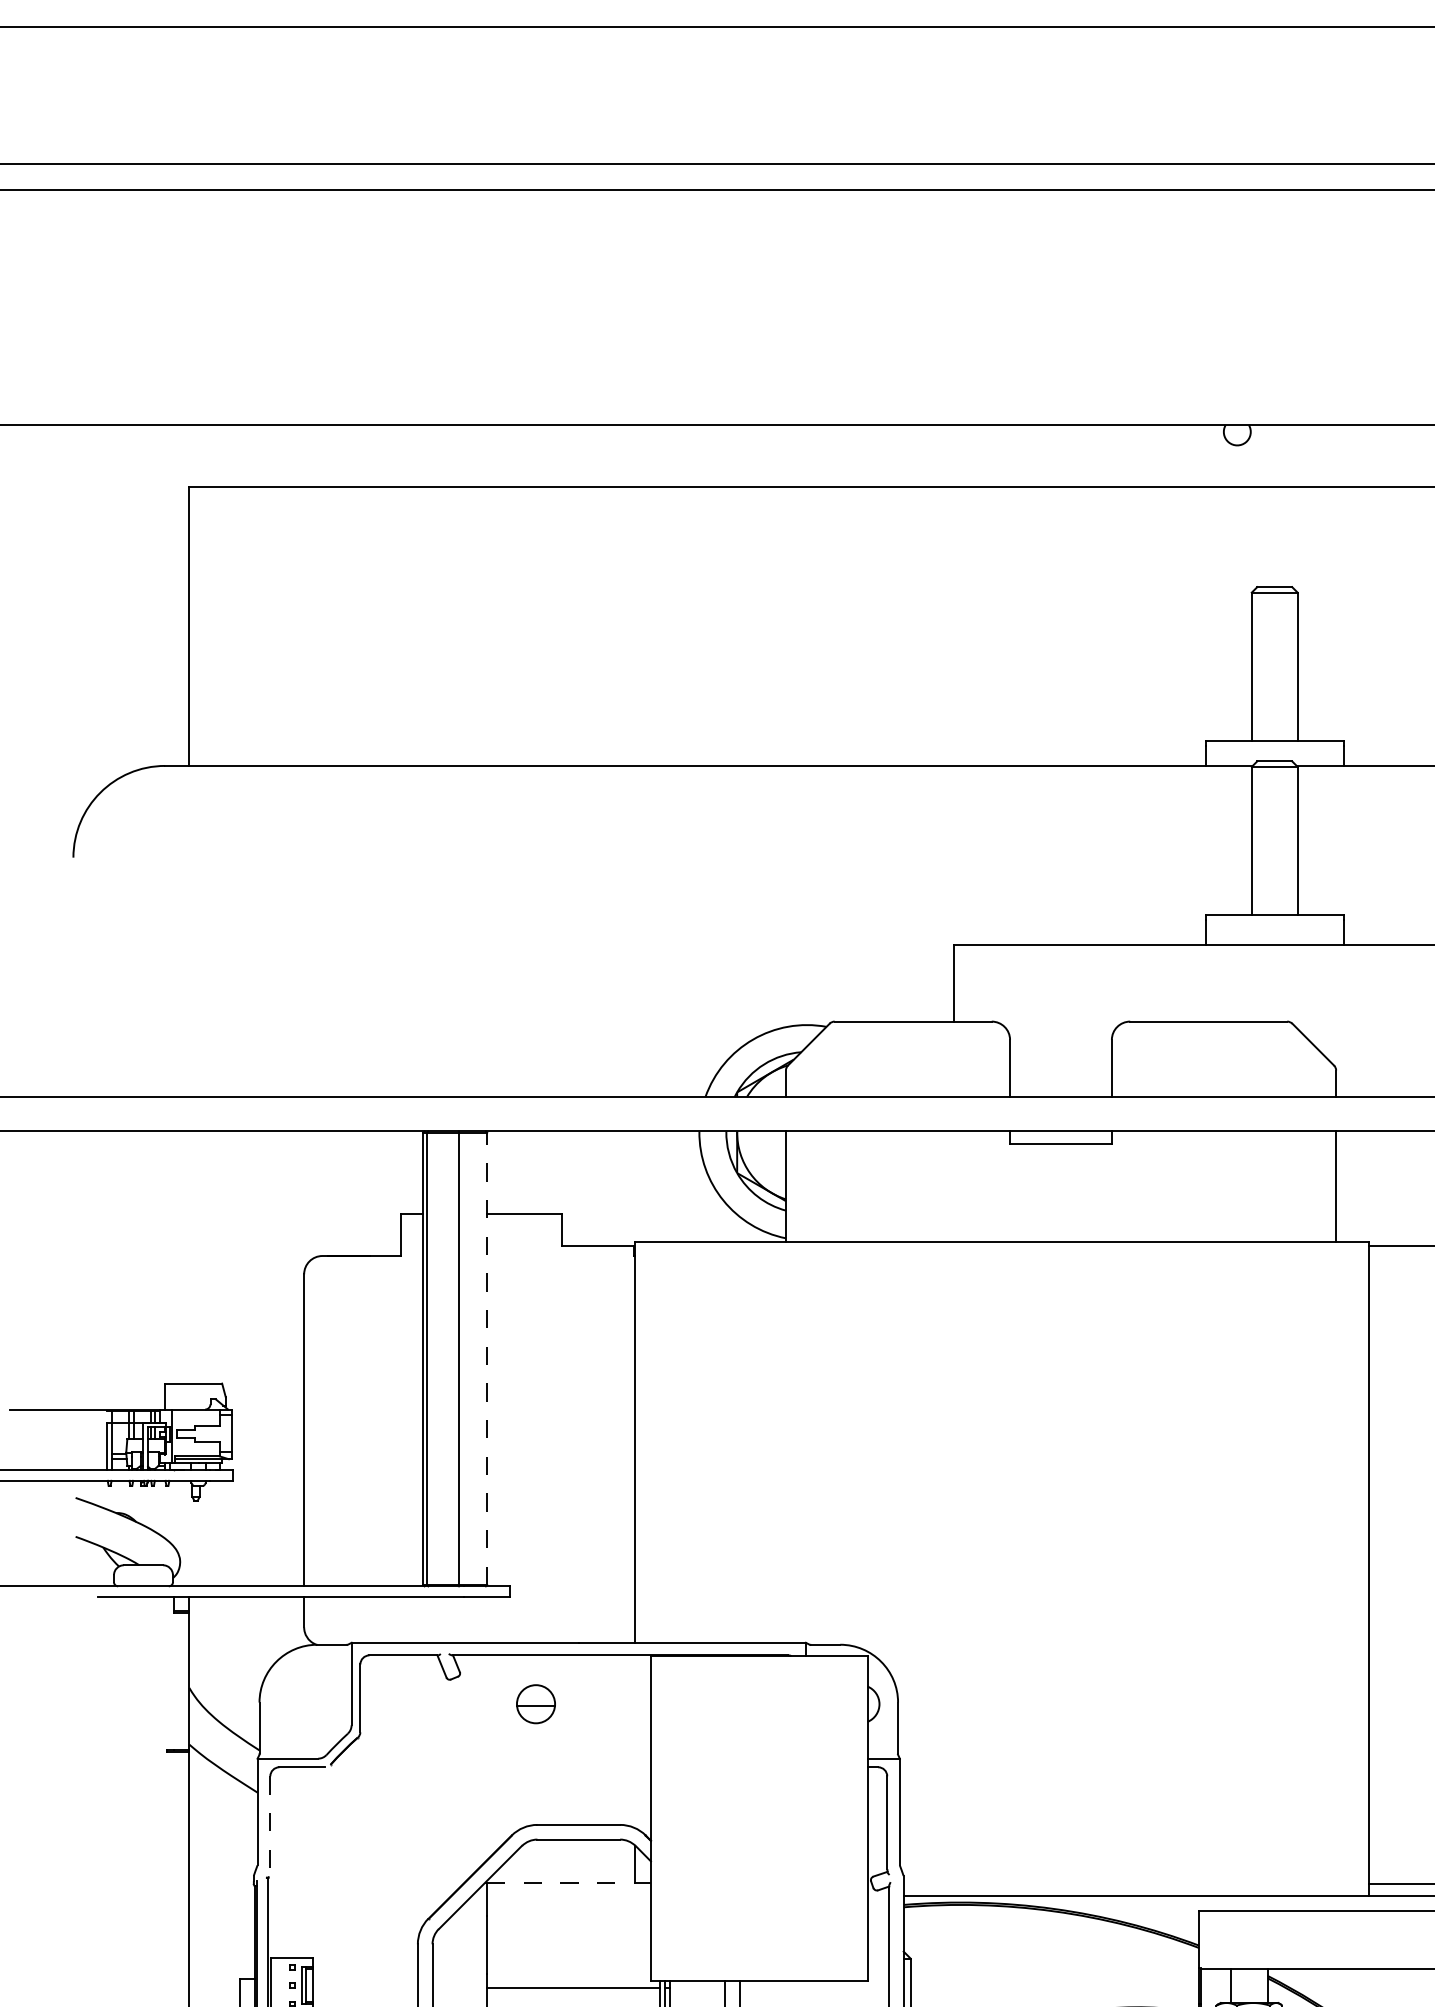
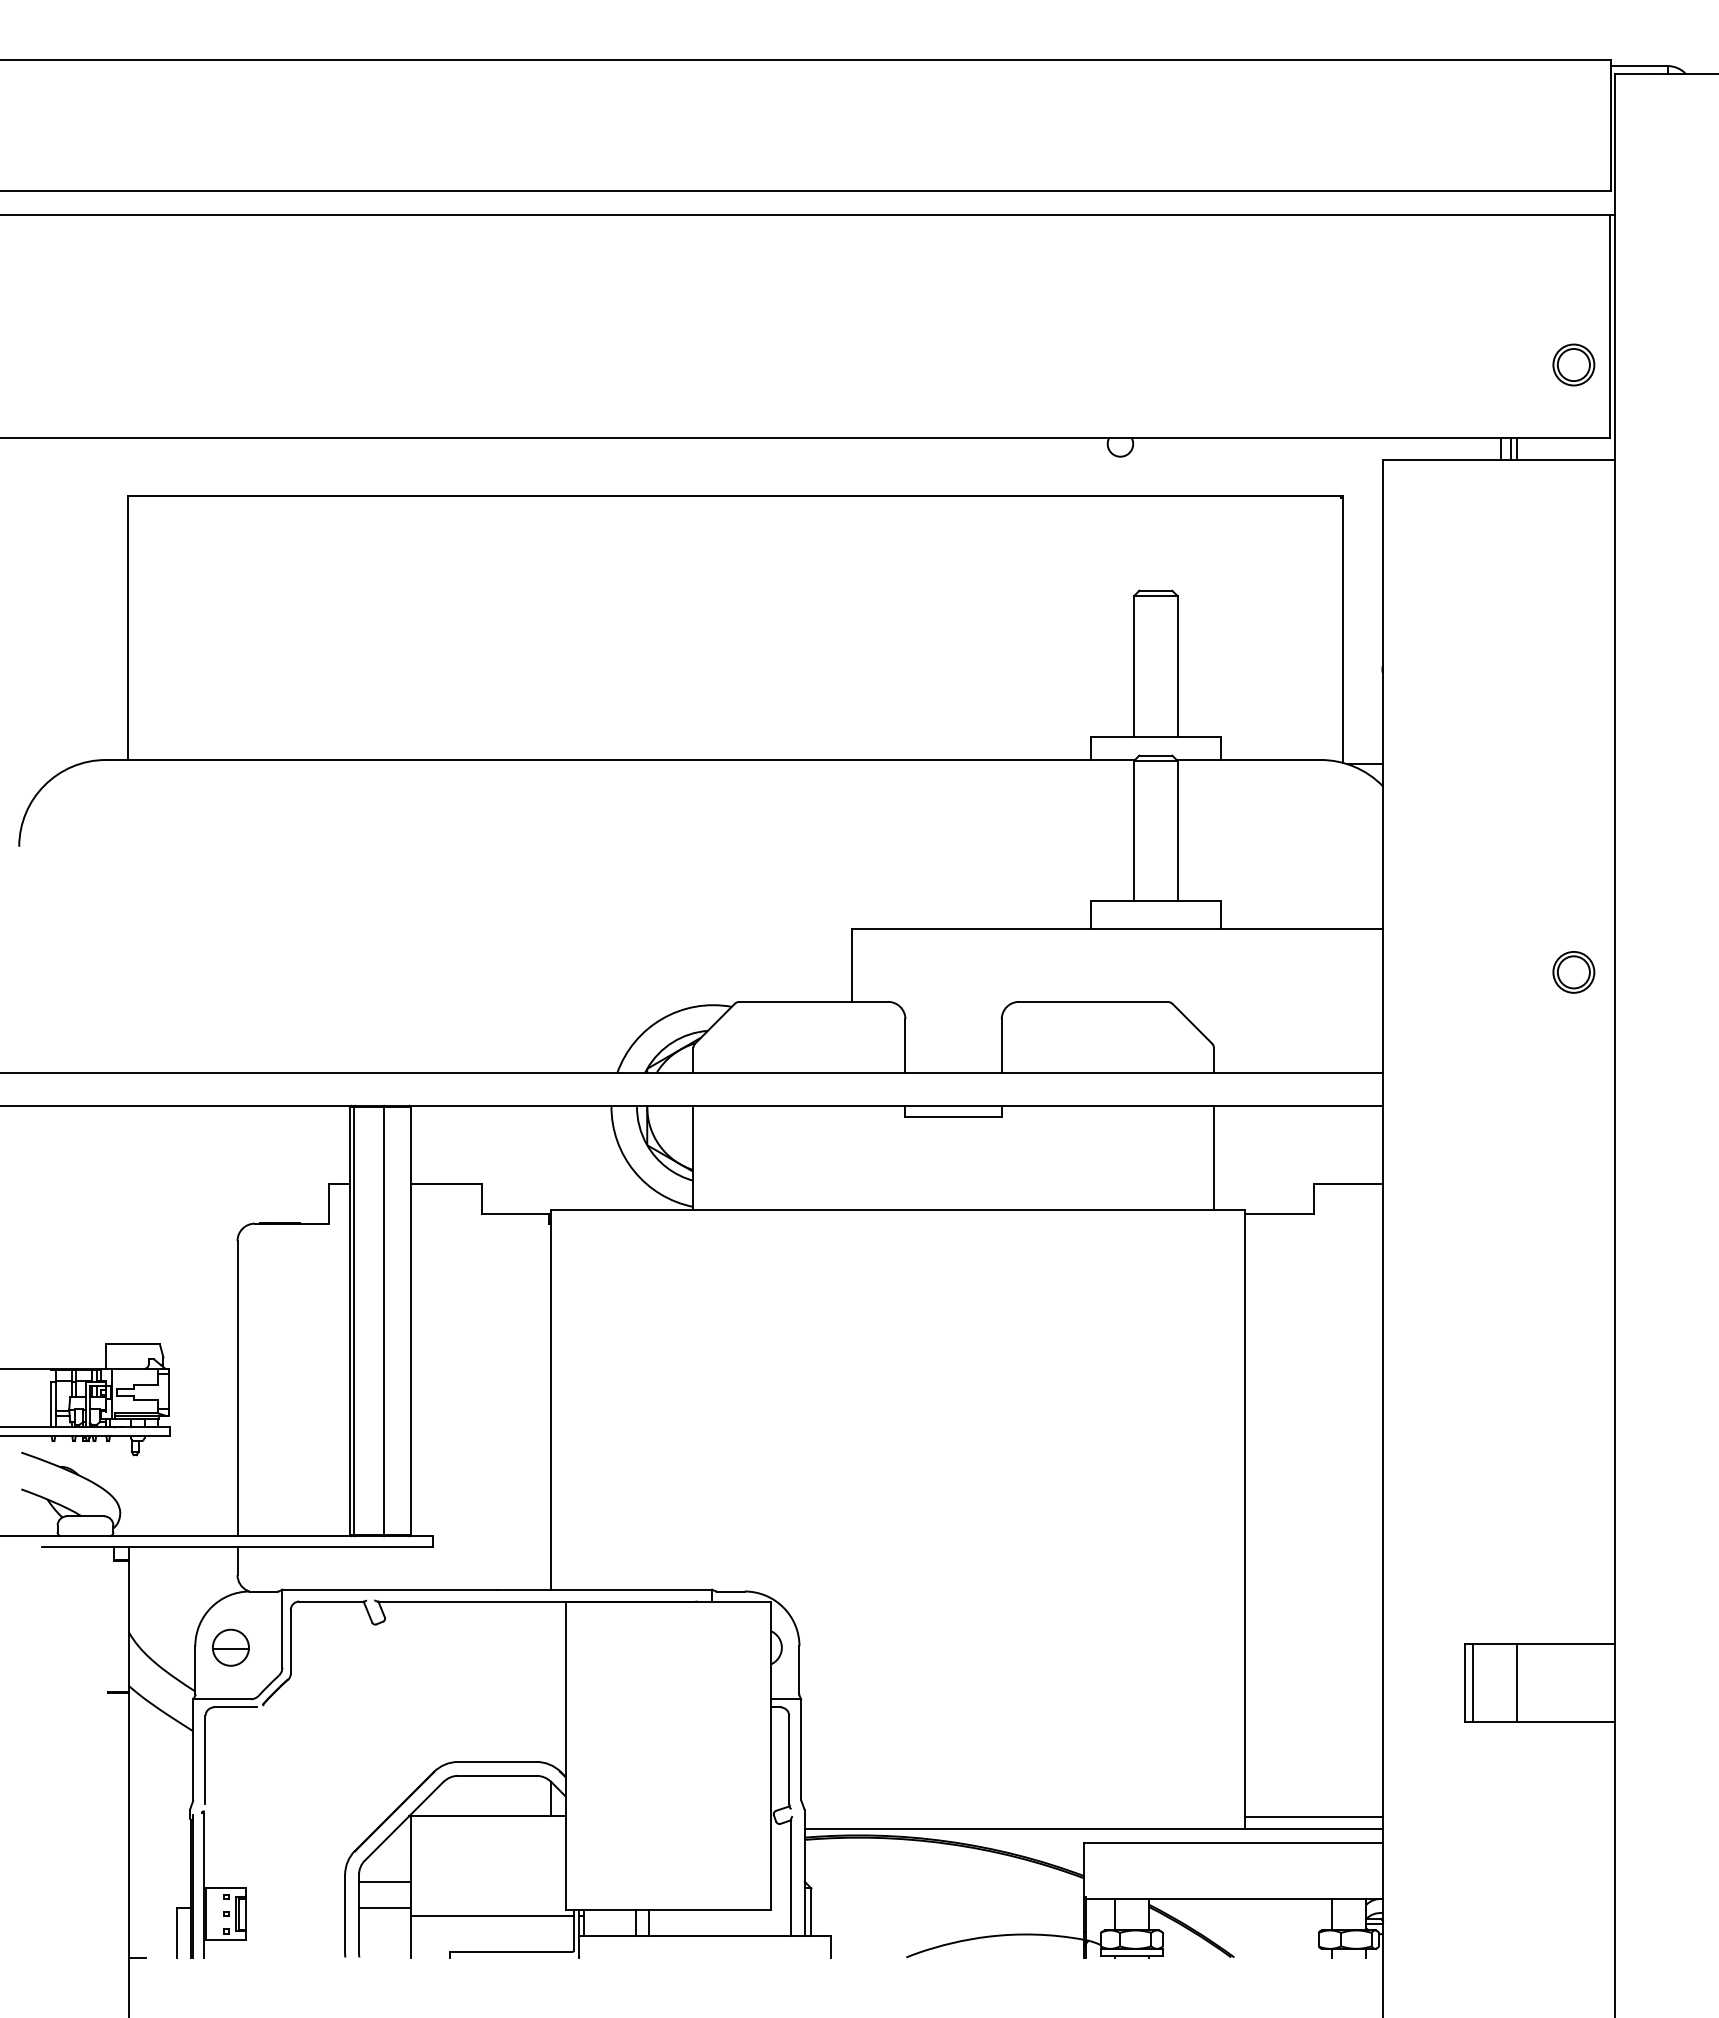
line: (486, 1359) -> (410, 1321), dashed -> solid
part: (535, 1703) -> (230, 1647), moved
line: (270, 1822) -> (205, 1759), dashed -> solid
line: (569, 1882) -> (488, 1816), dashed -> solid
line: (459, 1951) -> (384, 1881), added
line: (459, 1978) -> (384, 1907), added

